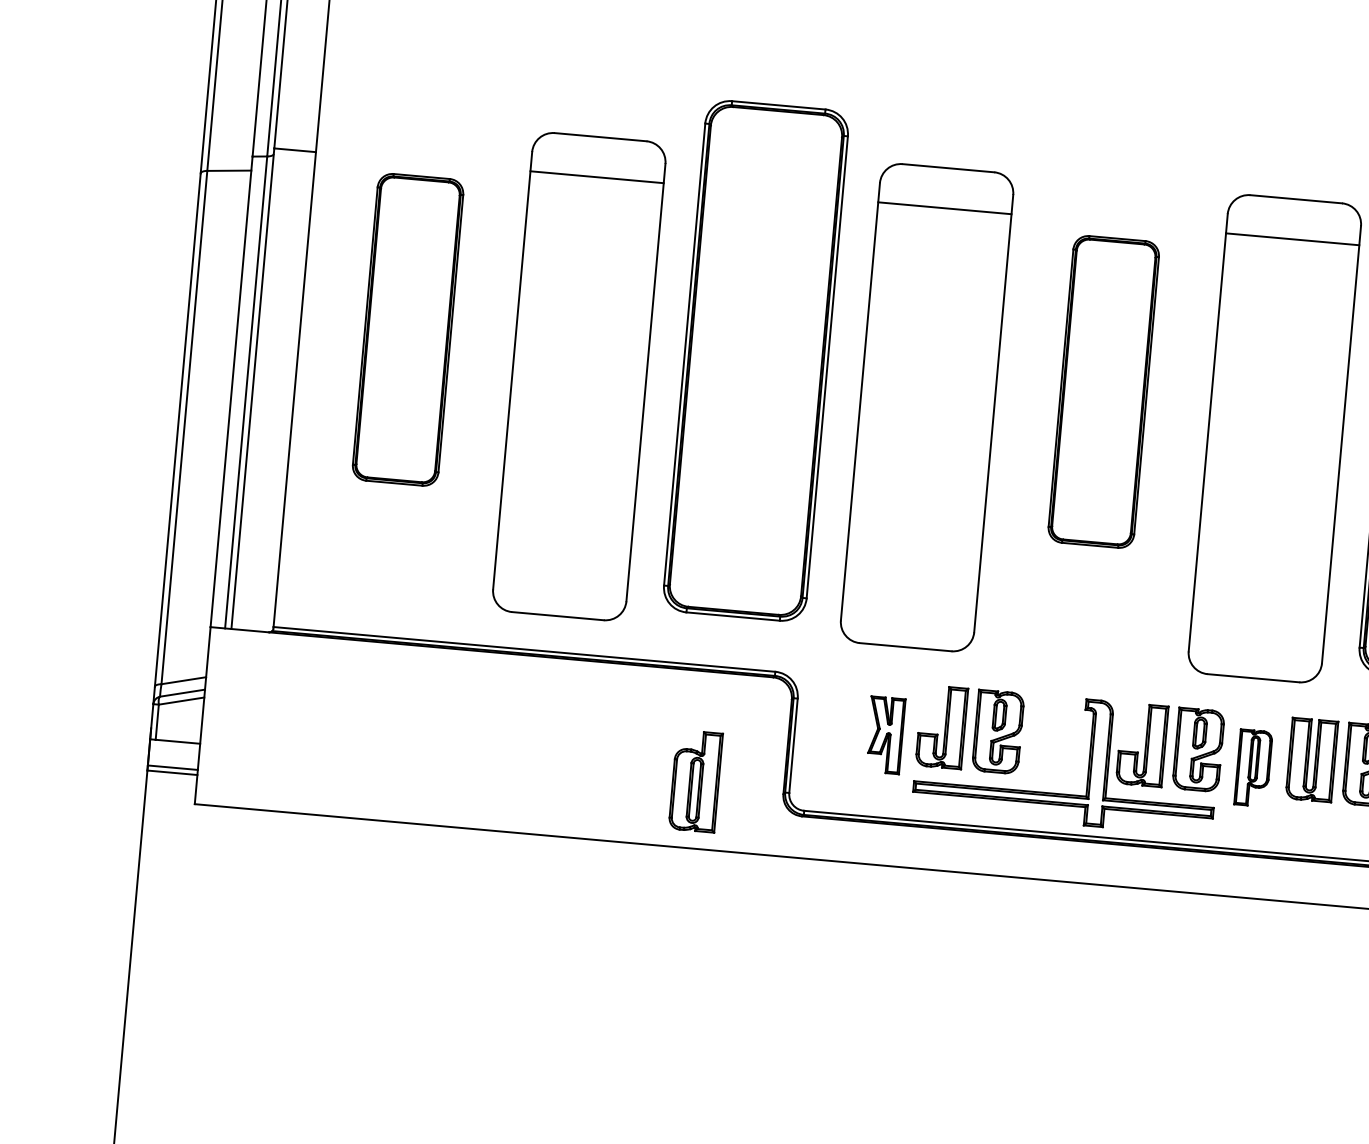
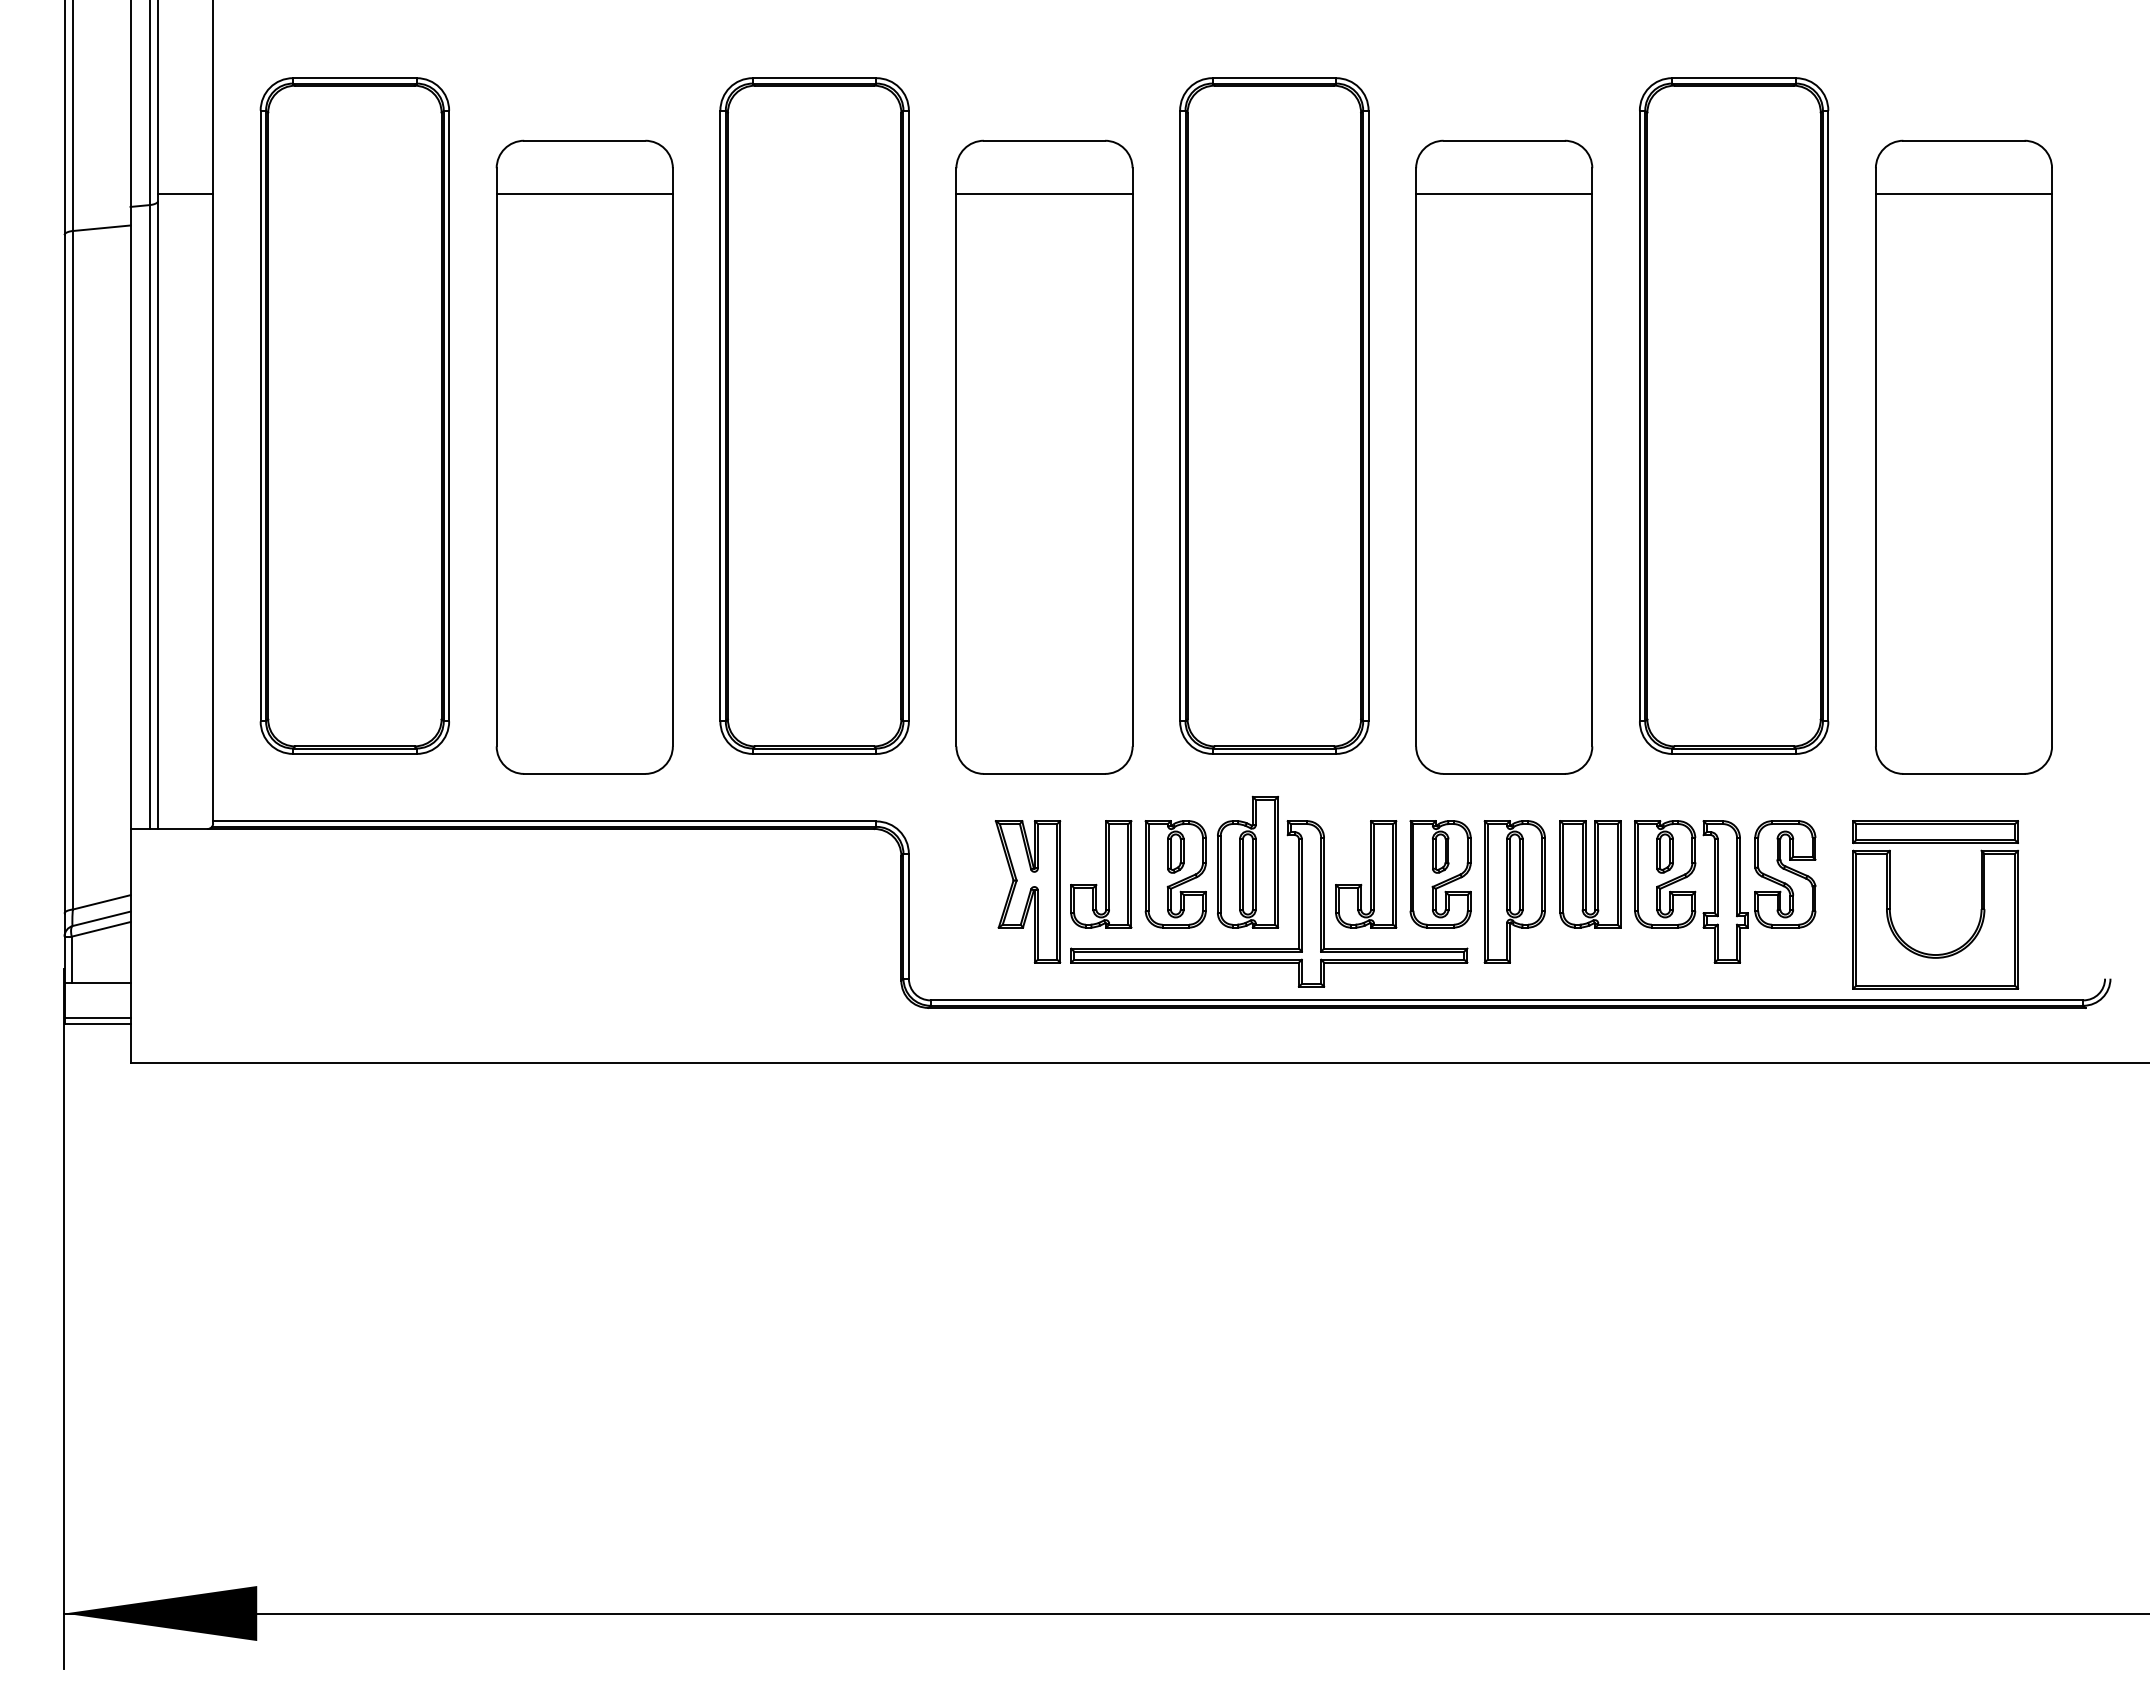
part: (407, 329) -> (354, 415), size x1.67
part: (1103, 391) -> (1274, 415), size x1.67
part: (884, 735) -> (1027, 891), size x1.43
part: (1253, 767) -> (1514, 891), size x1.43
part: (696, 780) -> (1248, 861), moved

